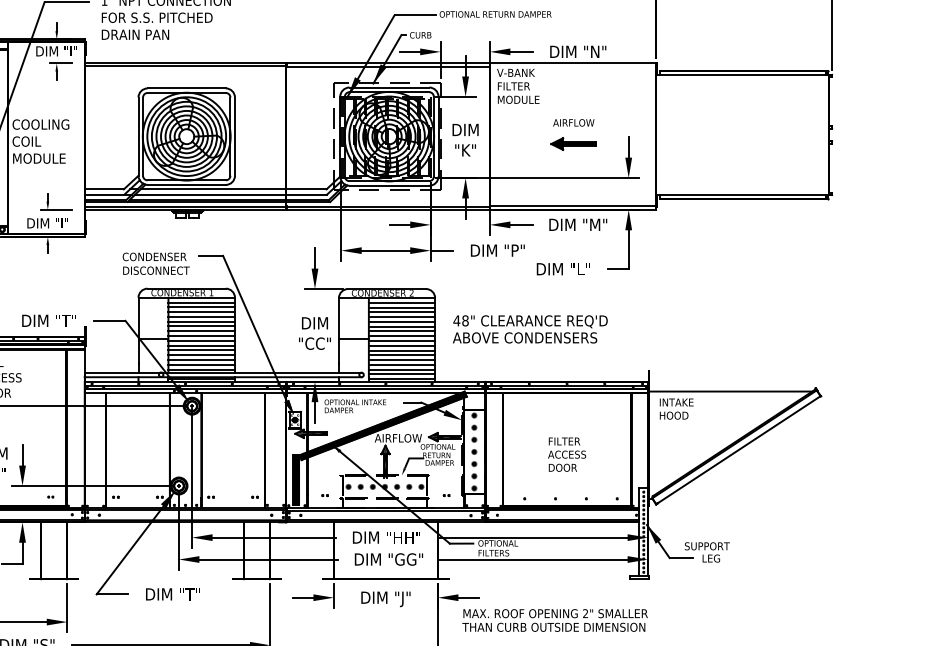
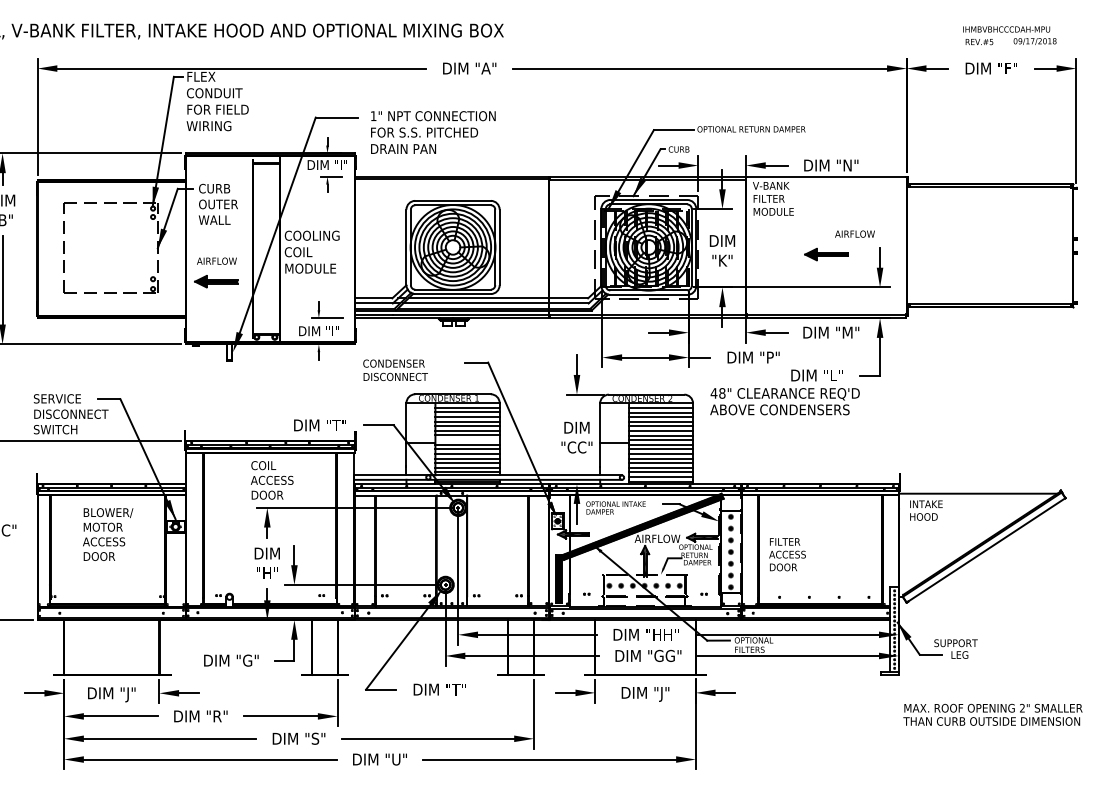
text: (573, 122) -> (854, 233), moved
text: (156, 262) -> (395, 369), moved
text: (529, 329) -> (784, 401), moved
line: (201, 336) -> (467, 440), removed
text: (567, 454) -> (787, 554), moved
text: (554, 620) -> (992, 714), moved

